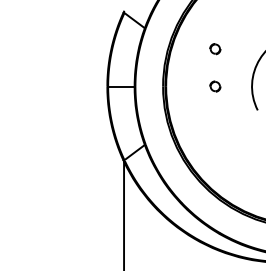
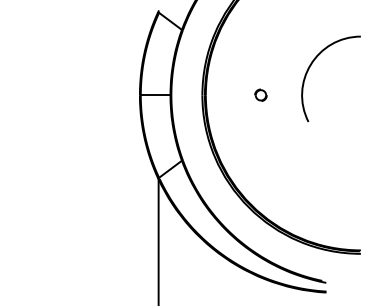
part: (214, 48) -> (260, 52), removed

